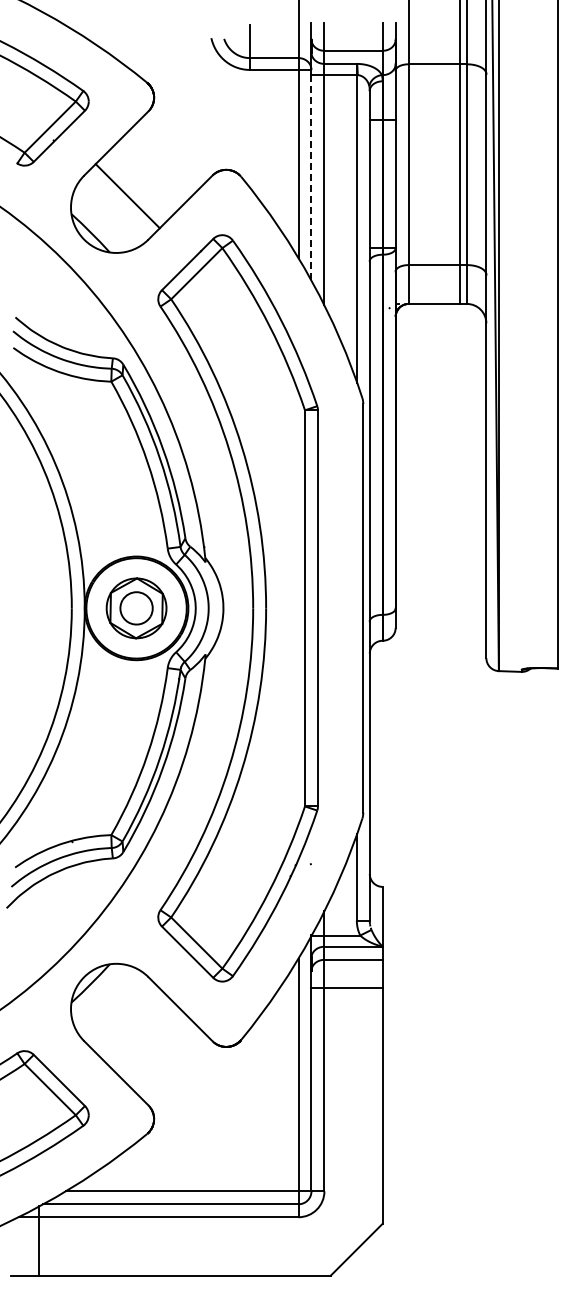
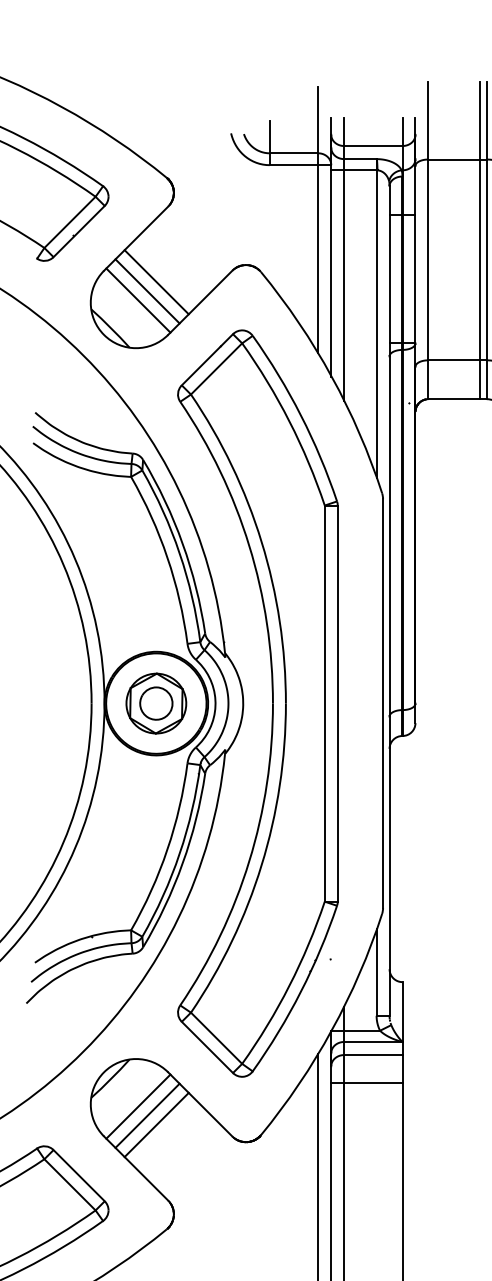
line: (311, 178) -> (331, 273), dashed -> solid
line: (136, 186) -> (156, 281), added
line: (118, 205) -> (138, 300), added
line: (118, 1011) -> (138, 1106), added
line: (127, 1020) -> (147, 1115), added
line: (136, 1029) -> (156, 1124), added

